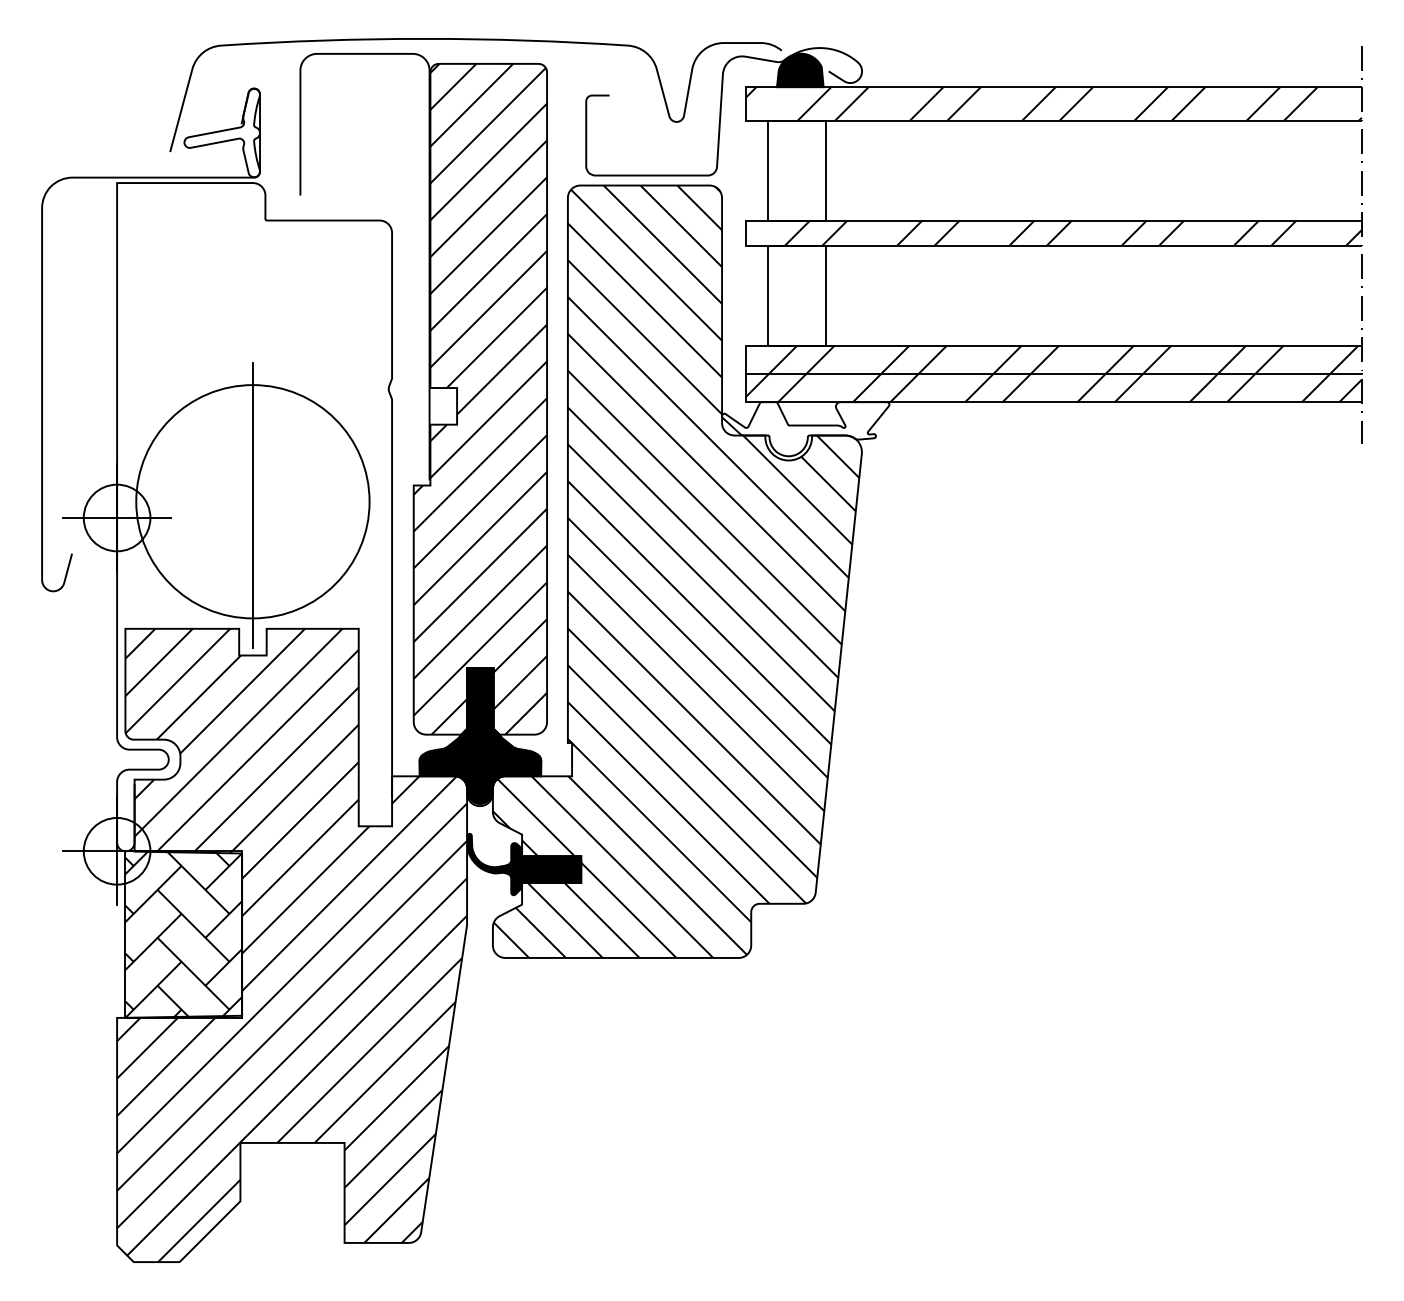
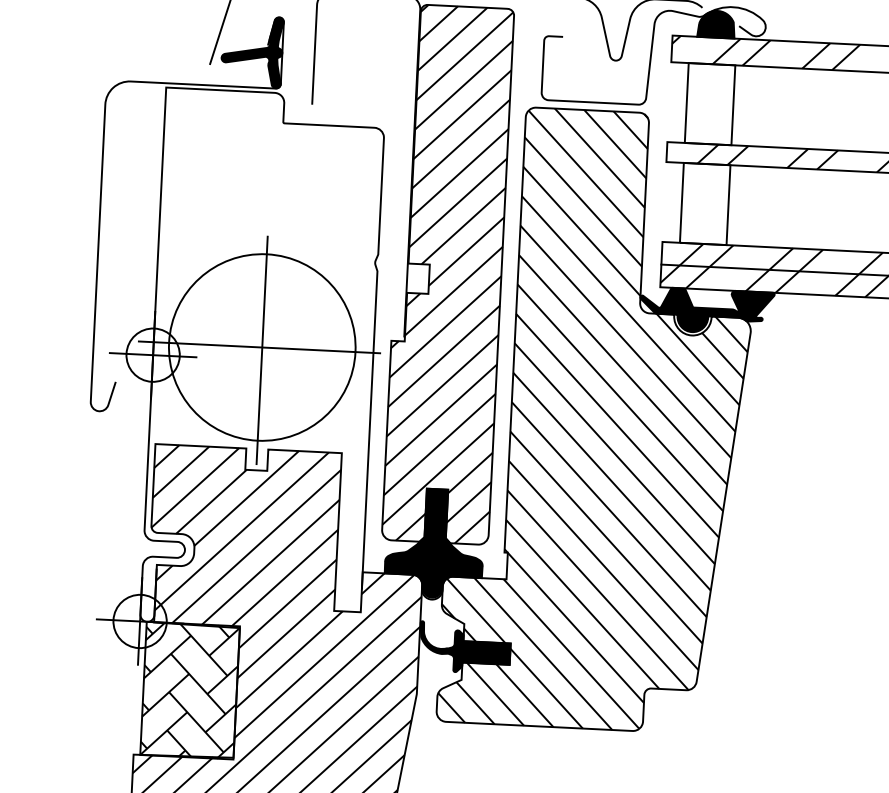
fill: (222, 132) -> (252, 51), added
fill: (805, 429) -> (706, 311), added
line: (249, 501) -> (259, 347), added

